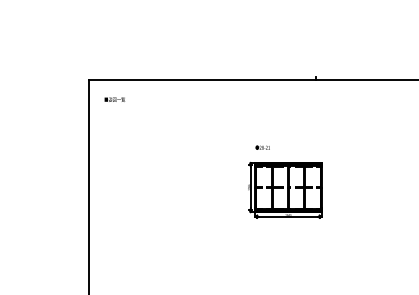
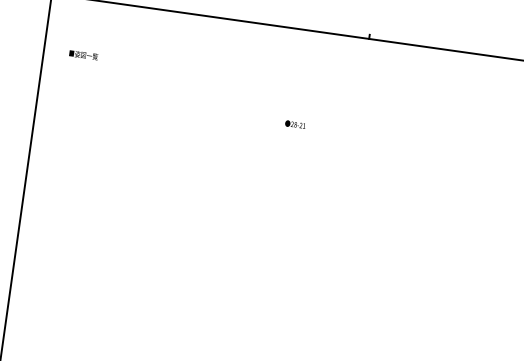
text: (114, 99) -> (83, 54), moved
text: (262, 147) -> (295, 124), moved
part: (285, 190) -> (304, 186), removed

